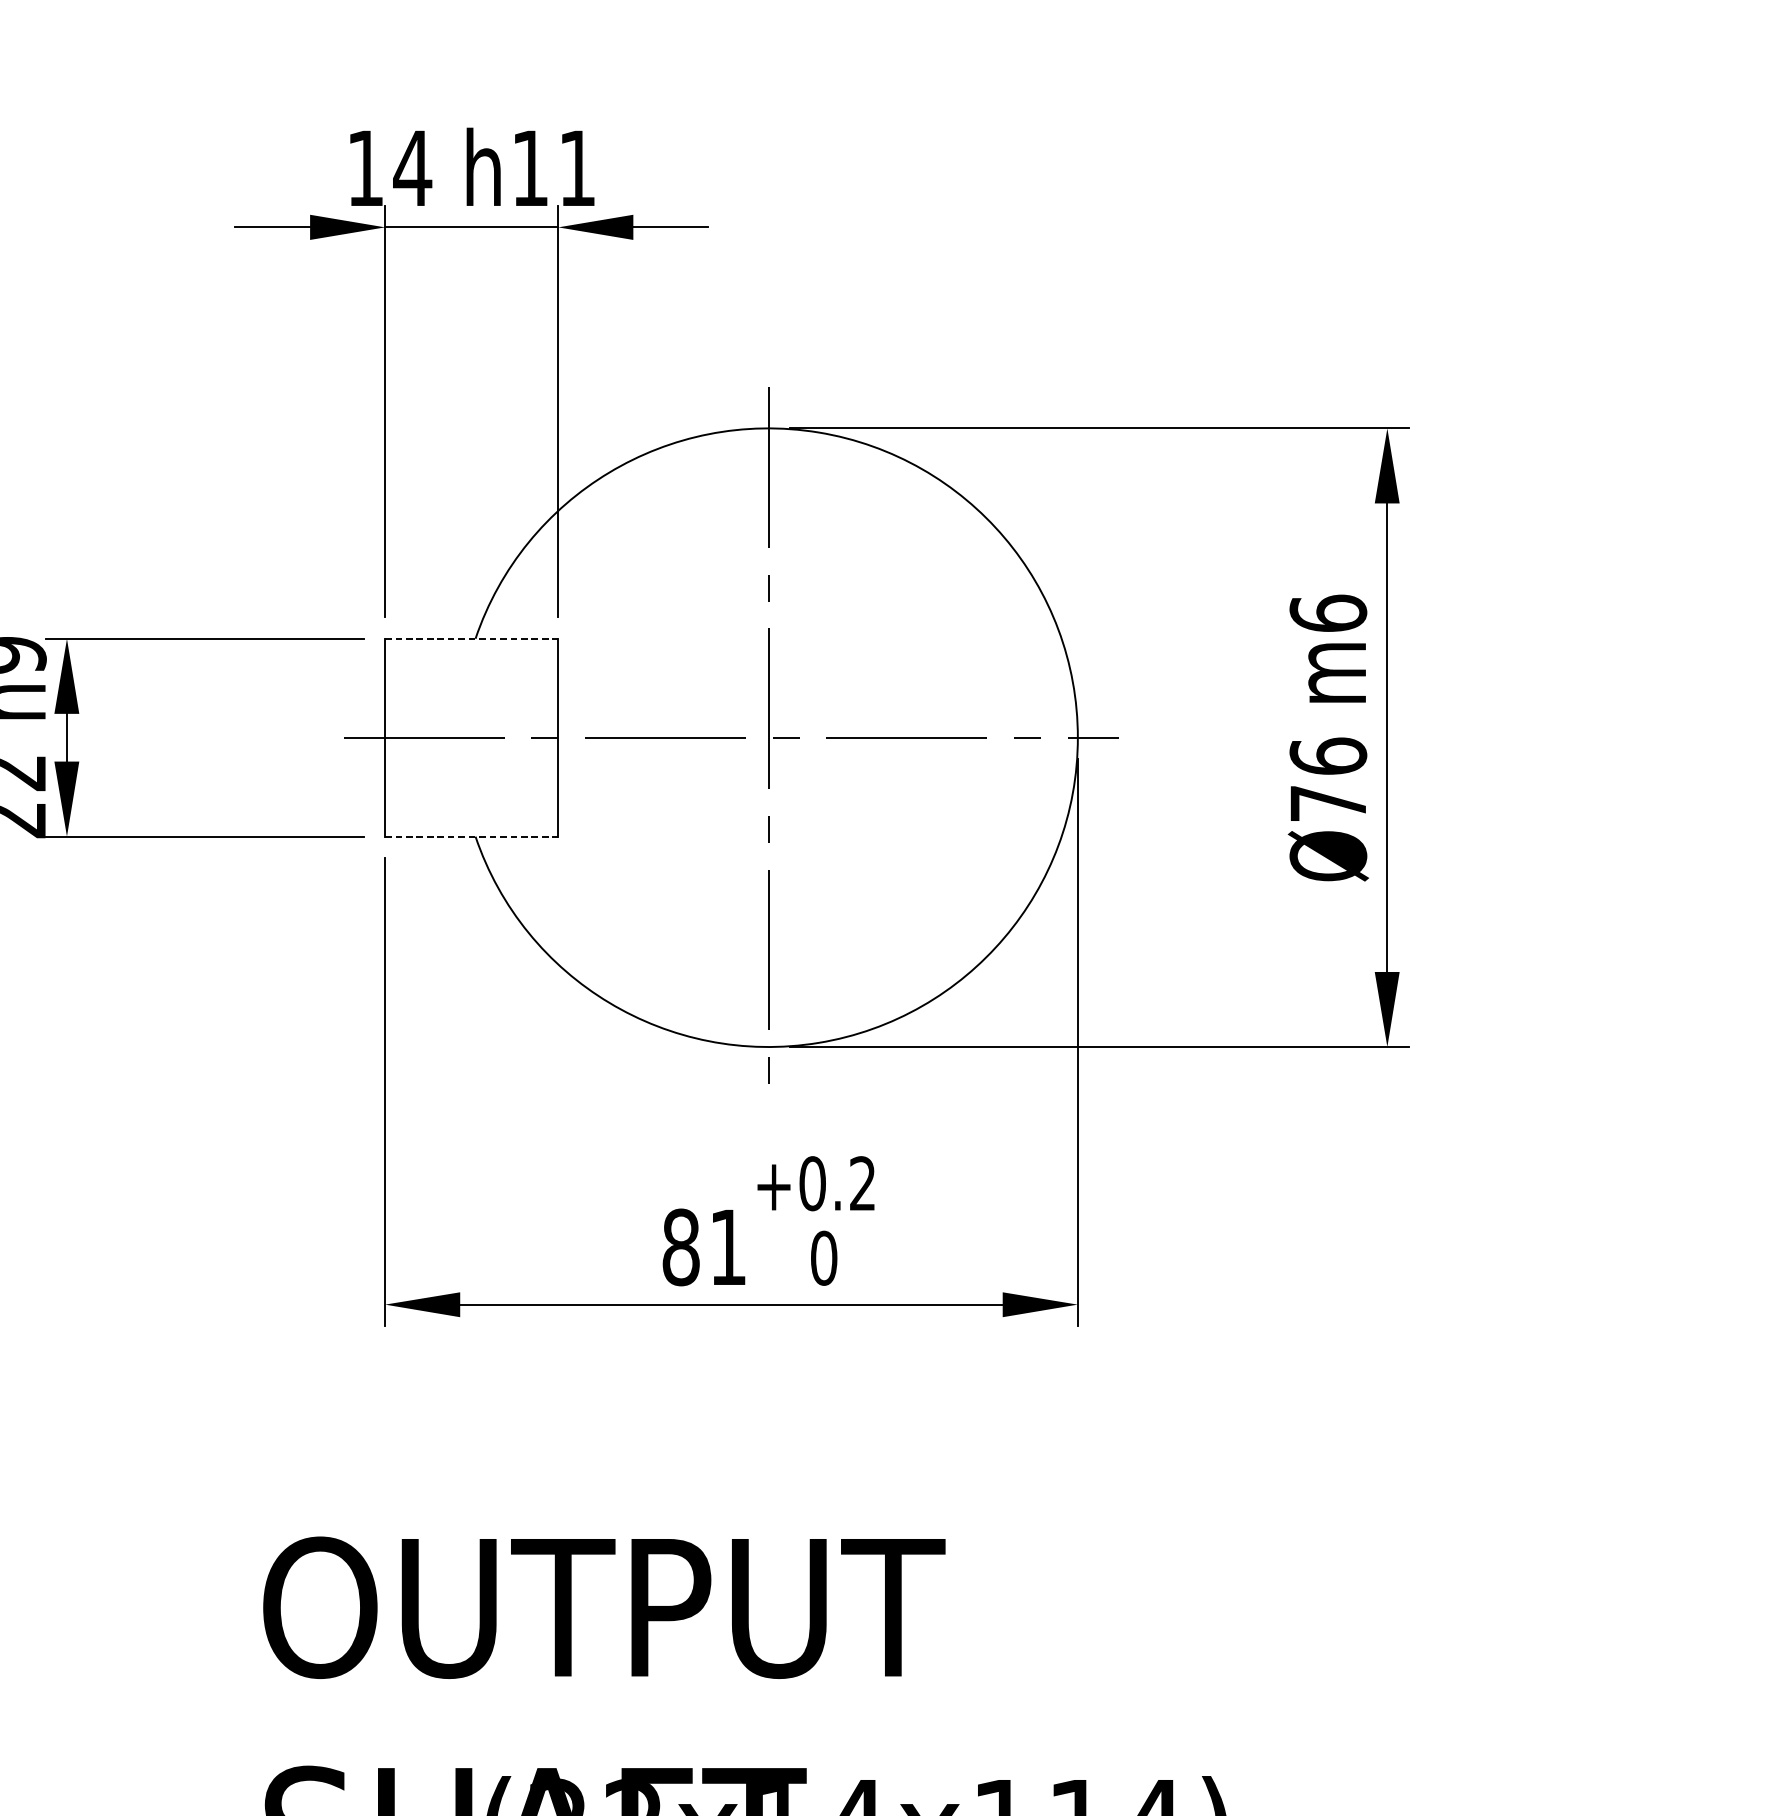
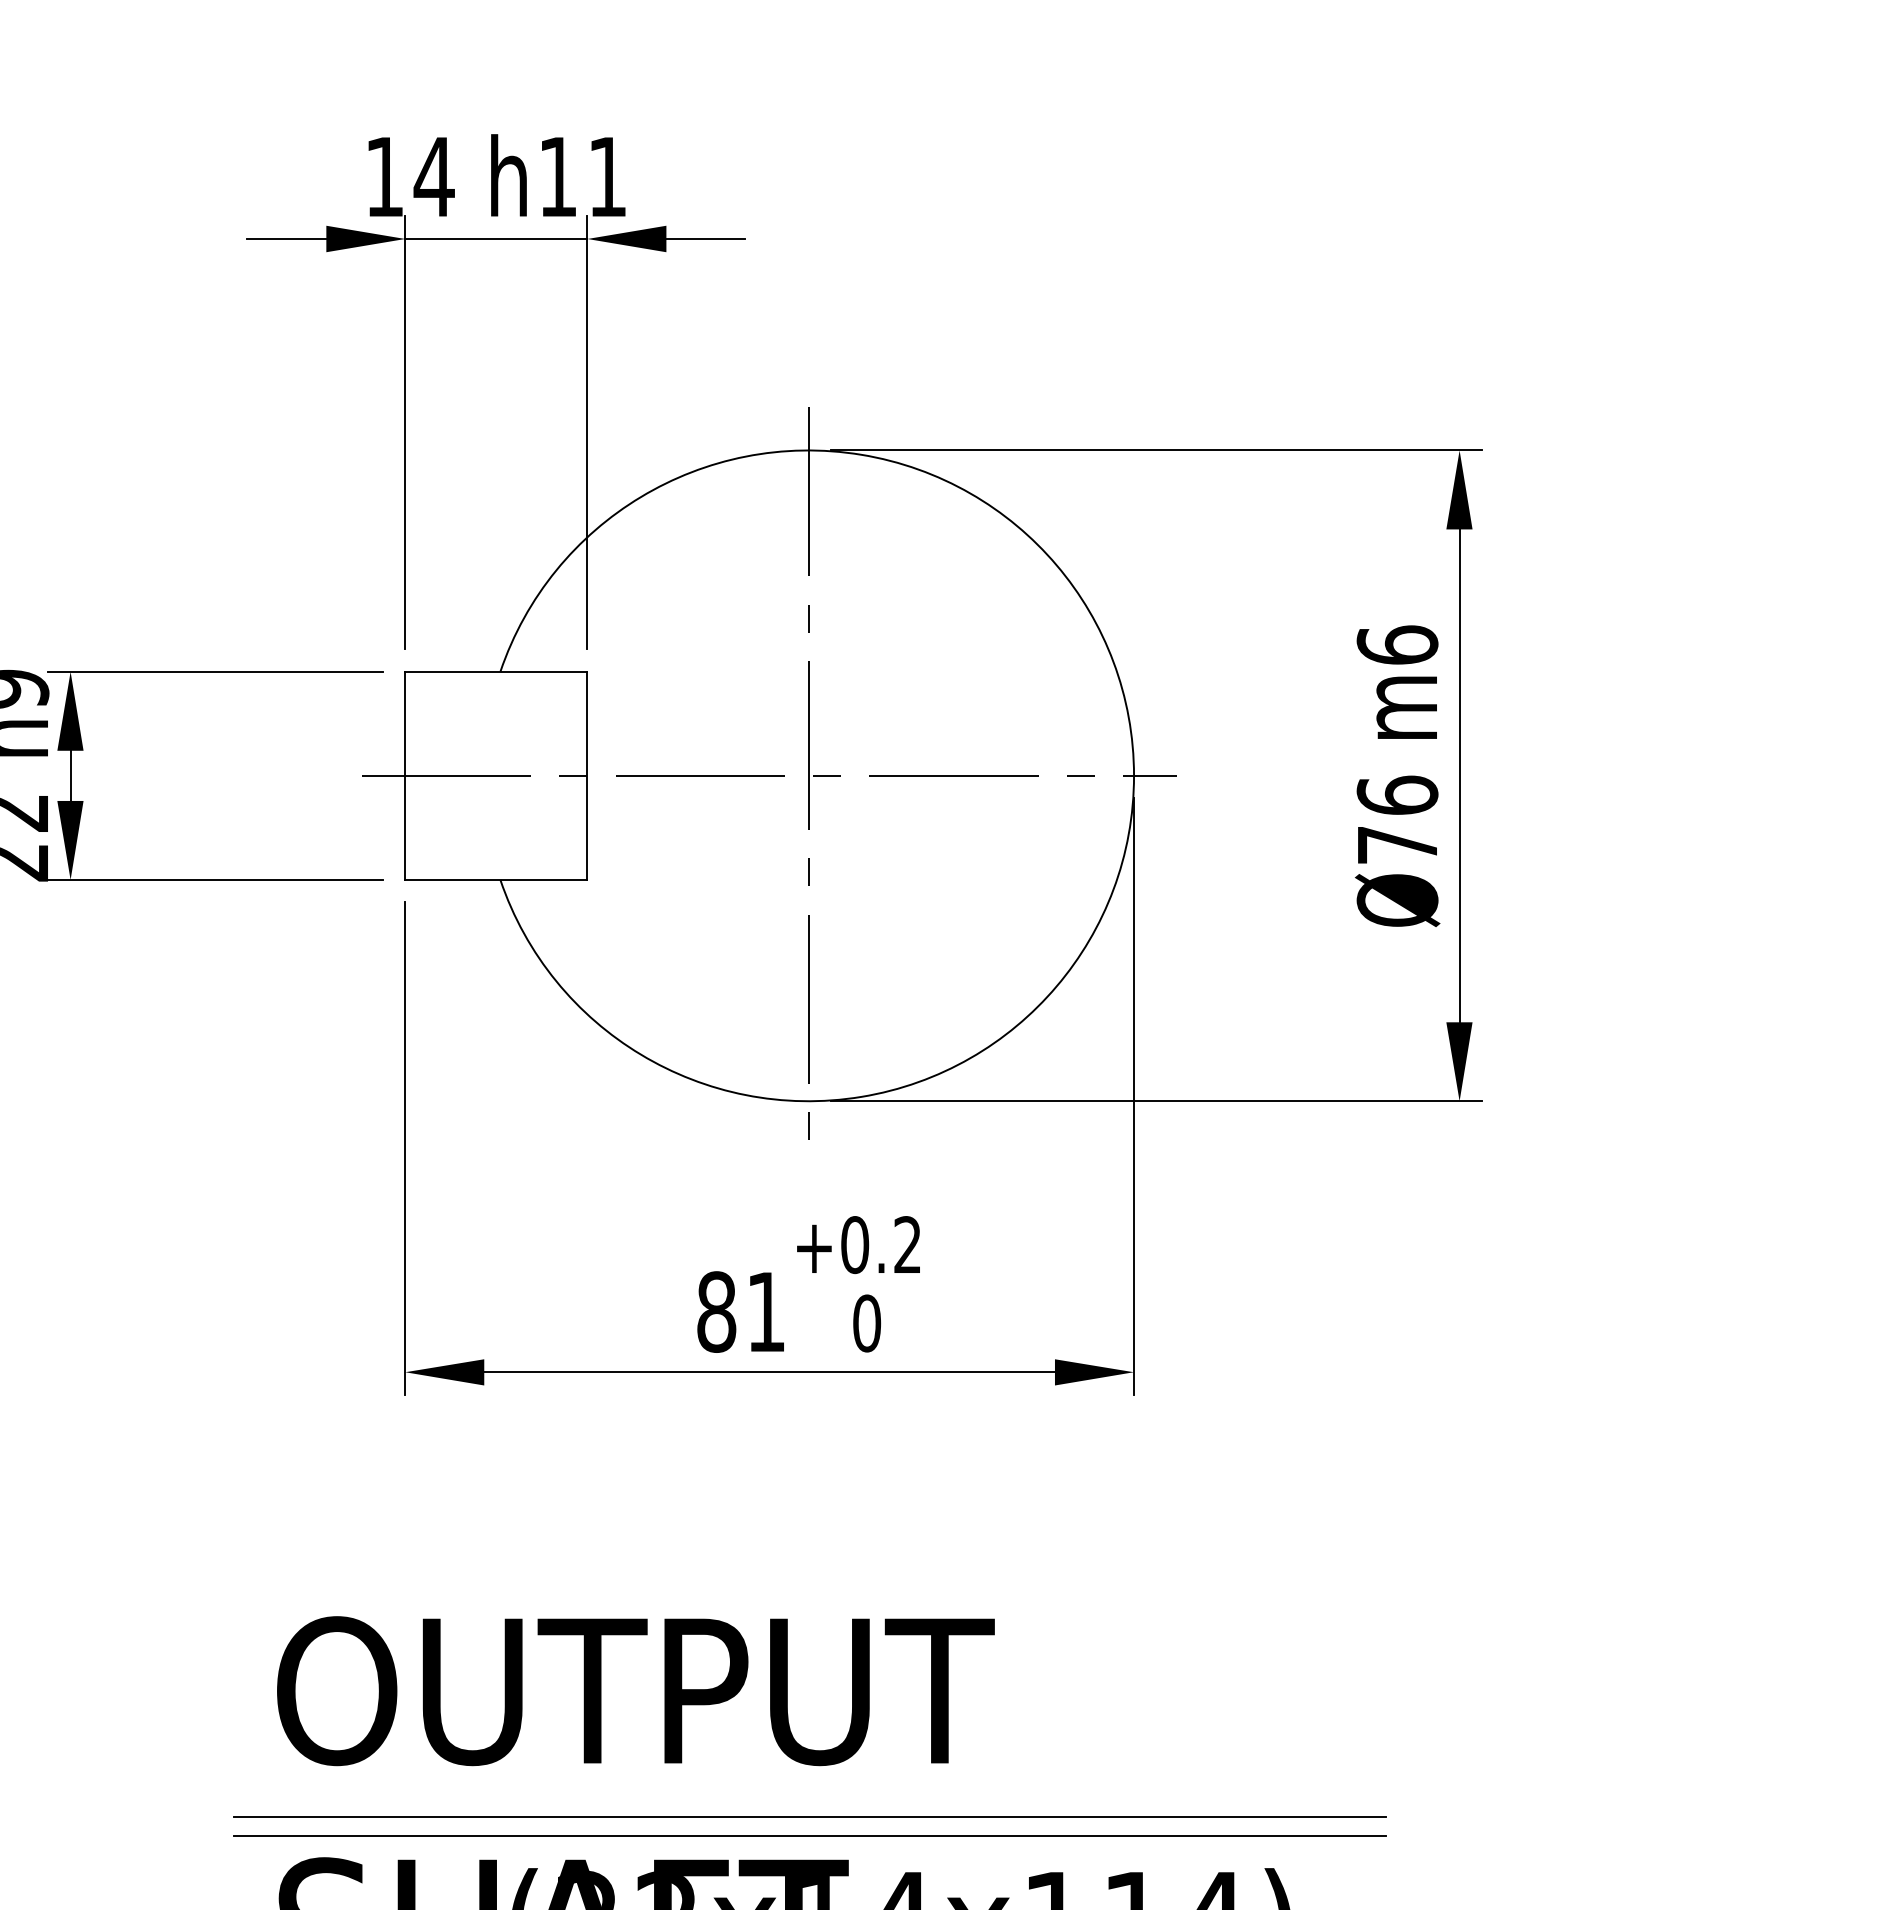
line: (471, 638) -> (496, 671), dashed -> solid
line: (471, 836) -> (496, 879), dashed -> solid
line: (770, 1726) -> (810, 1816), added
line: (770, 1745) -> (810, 1836), added

